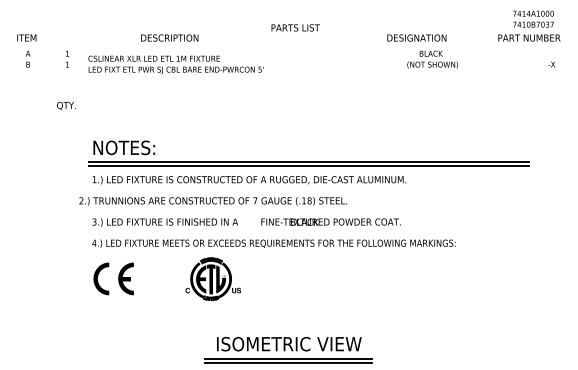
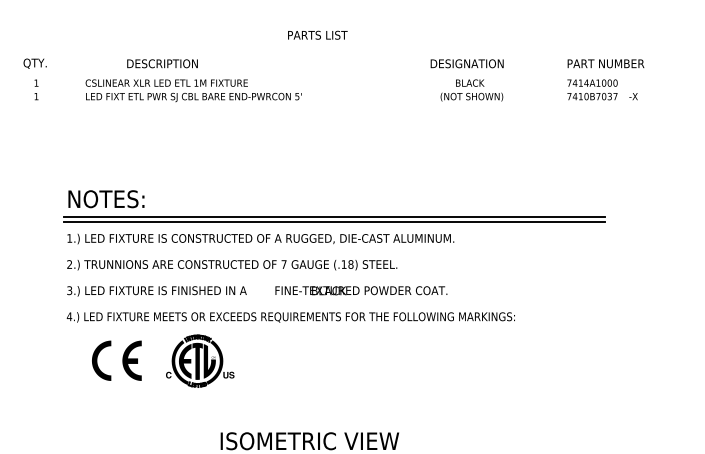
text: (533, 18) -> (592, 89), moved
text: (295, 27) -> (317, 34), moved
text: (432, 59) -> (471, 90), moved
text: (175, 64) -> (193, 90), moved
text: (66, 105) -> (35, 63), moved
text: (213, 201) -> (232, 265), moved
part: (113, 278) -> (116, 360), moved
part: (213, 279) -> (200, 361), moved

